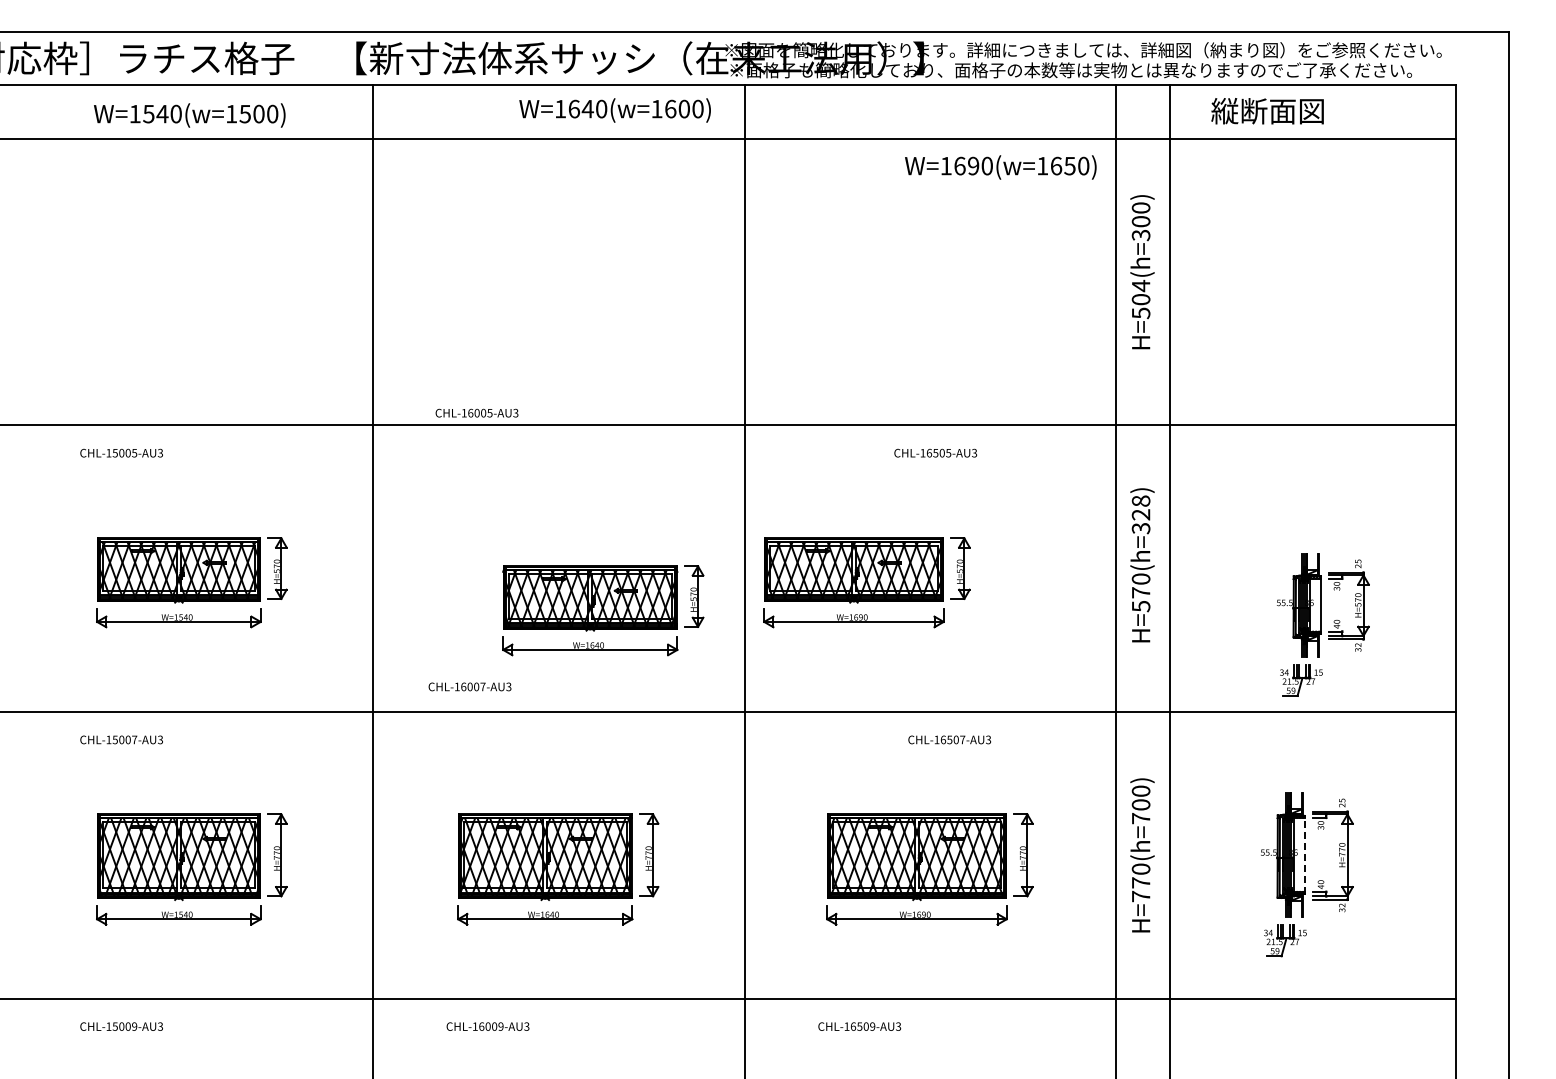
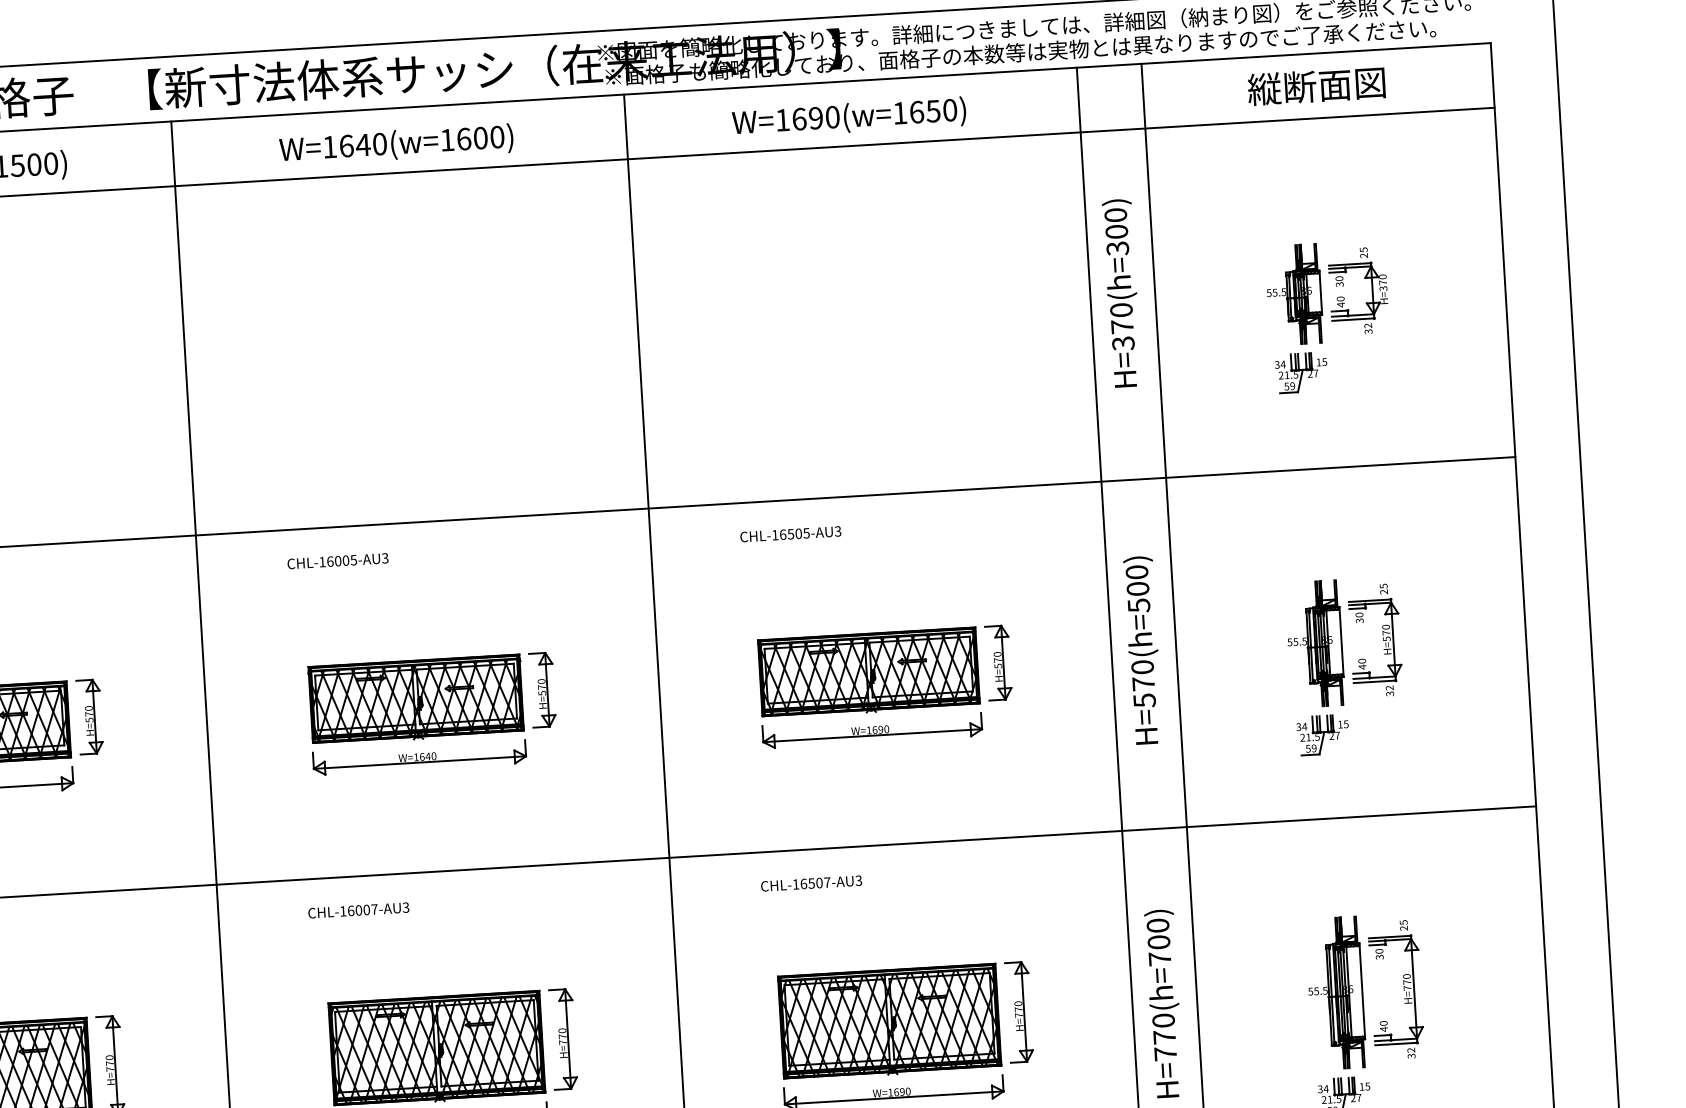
text: (614, 110) -> (395, 144), moved
text: (1267, 111) -> (1316, 86), moved
text: (1000, 167) -> (848, 117), moved
text: (1140, 298) -> (1121, 325), H=504(h=300) -> H=370(h=300)
part: (1310, 301) -> (1328, 316), added
text: (476, 412) -> (337, 560), moved
text: (935, 452) -> (790, 533), moved
text: (1140, 514) -> (1137, 588), H=570(h=328) -> H=570(h=500)
part: (866, 582) -> (885, 686), moved
part: (603, 610) -> (433, 713), moved
part: (1323, 624) -> (1345, 665), moved
text: (469, 686) -> (358, 909), moved
text: (949, 739) -> (811, 883), moved
line: (1305, 854) -> (1362, 990), dashed -> solid

